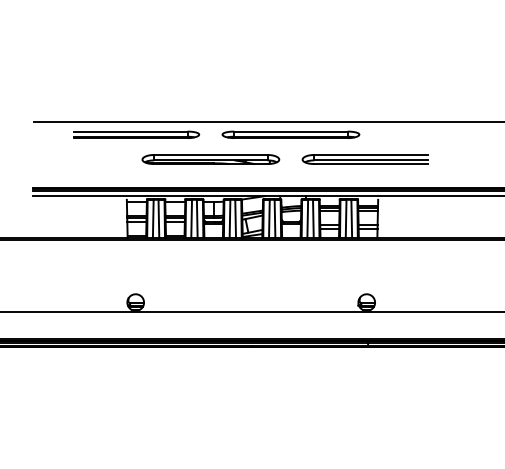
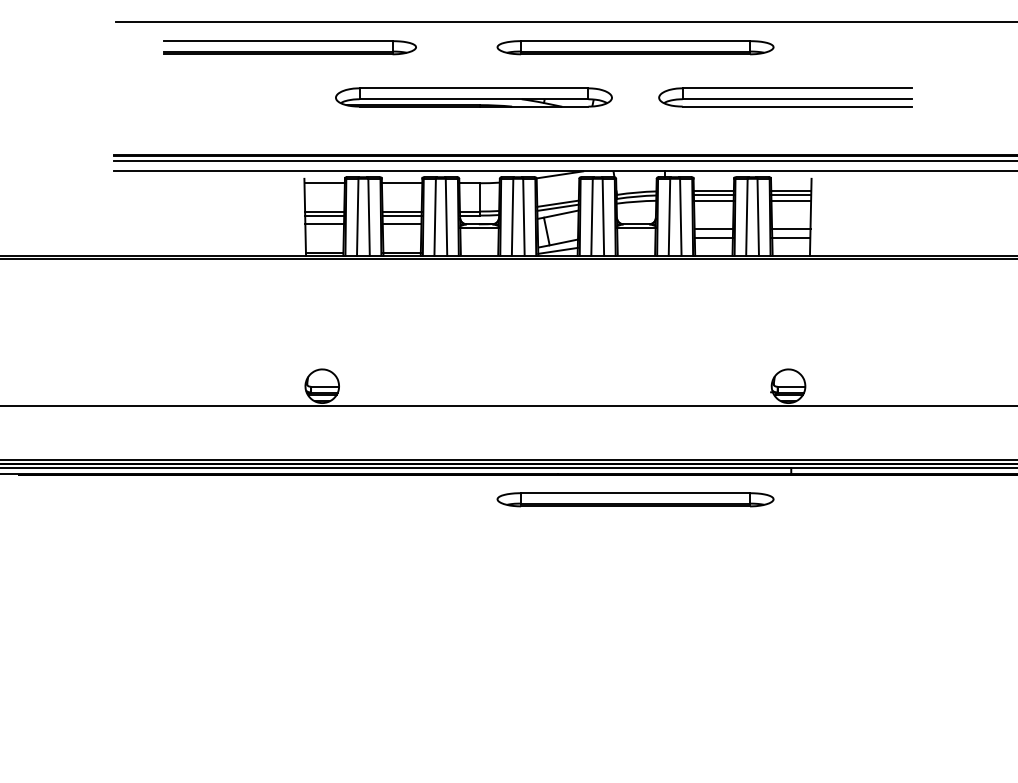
part: (136, 134) -> (289, 46), moved
part: (290, 358) -> (634, 499), added

